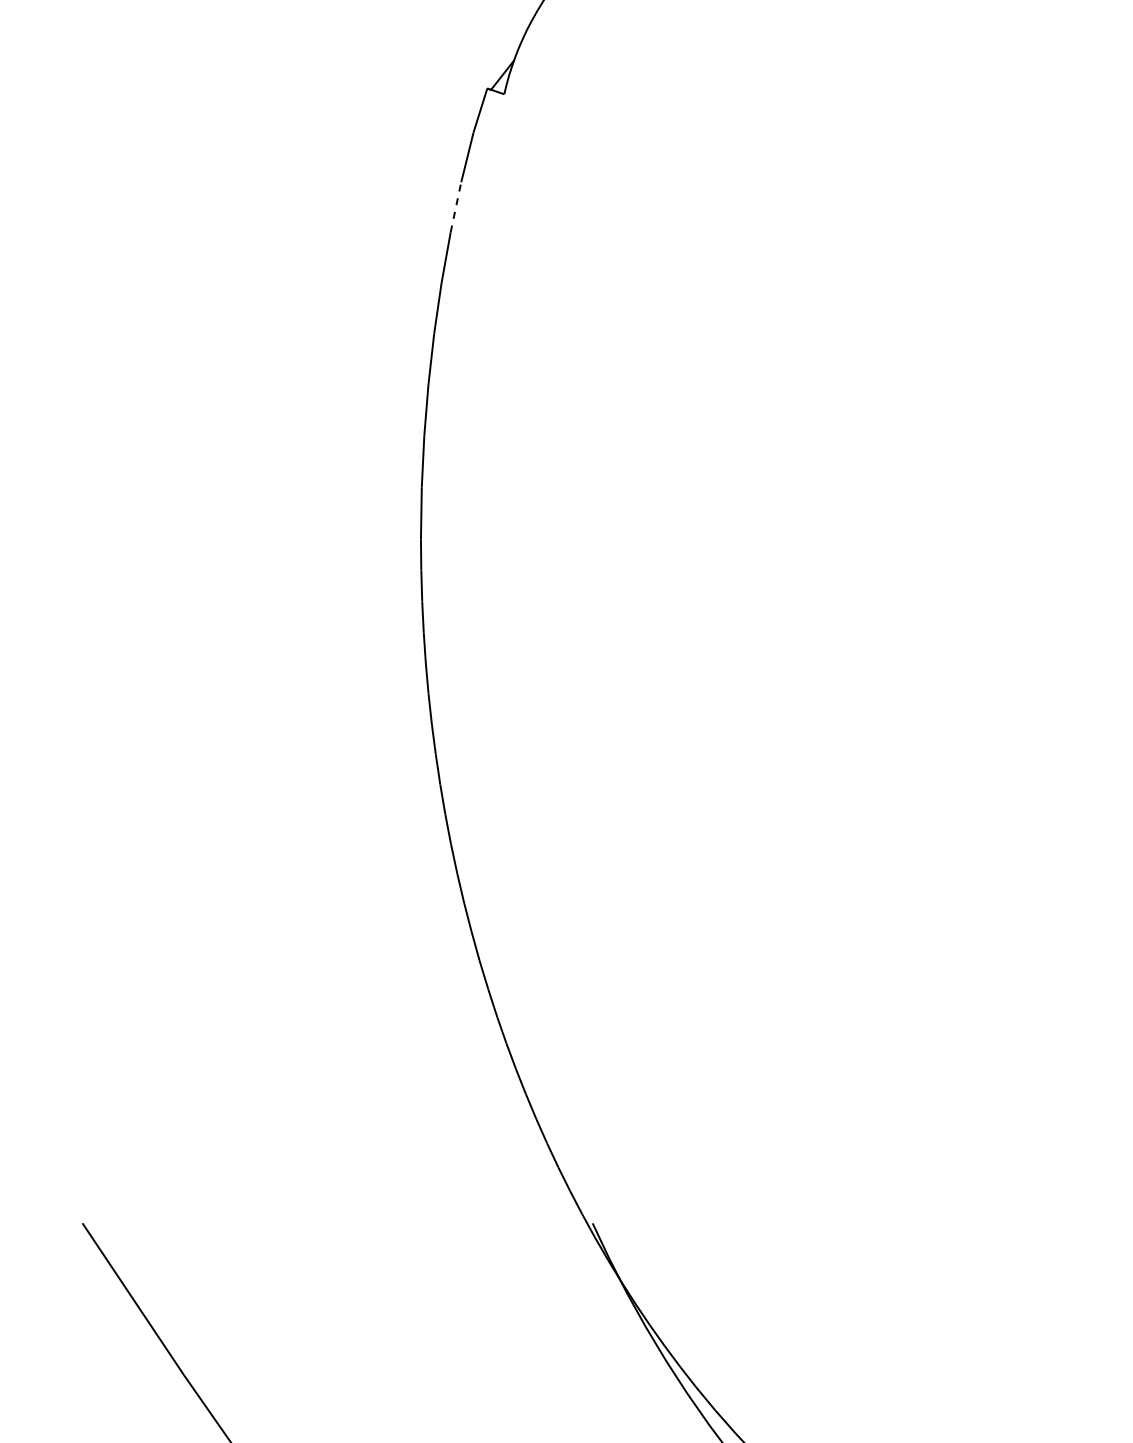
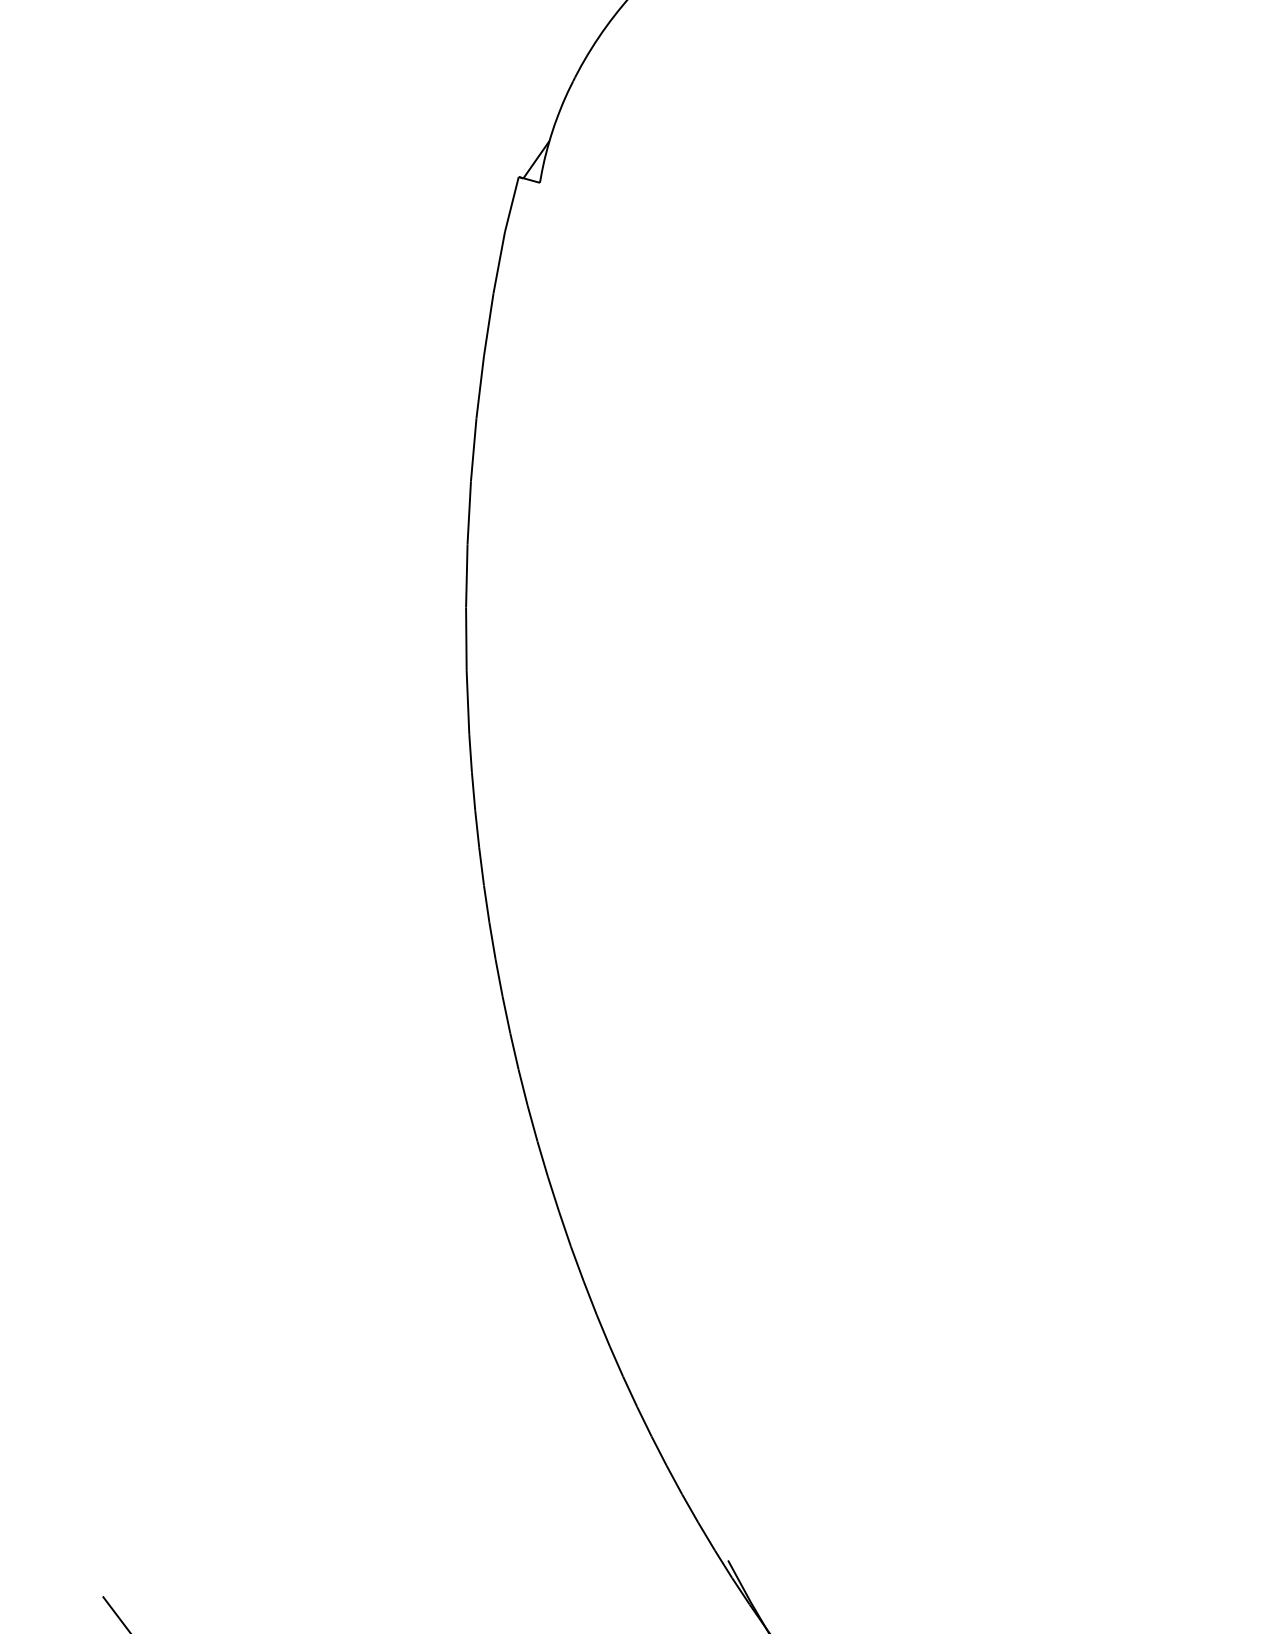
line: (455, 207) -> (488, 325), dashed -> solid

